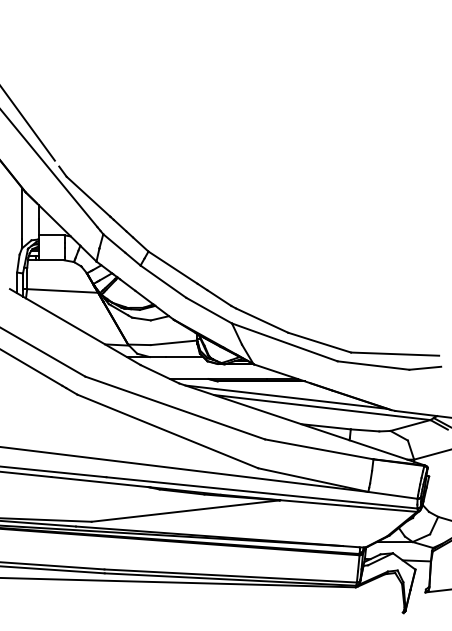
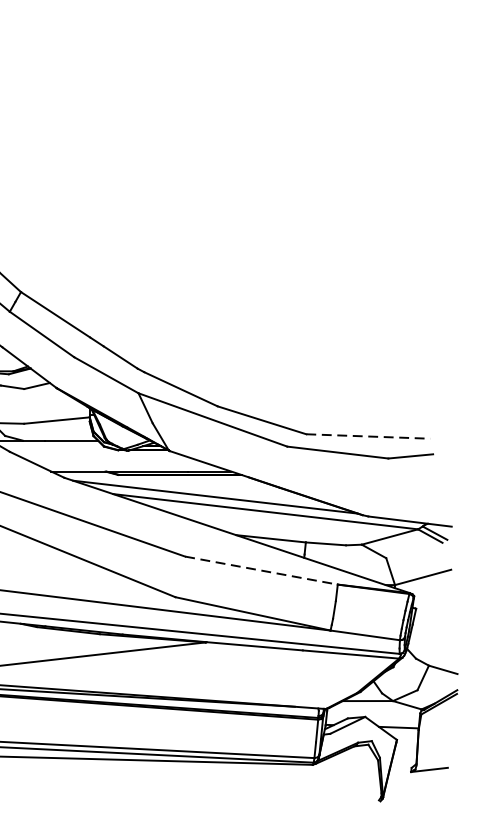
line: (395, 354) -> (368, 437), solid -> dashed
line: (319, 449) -> (261, 570), solid -> dashed

